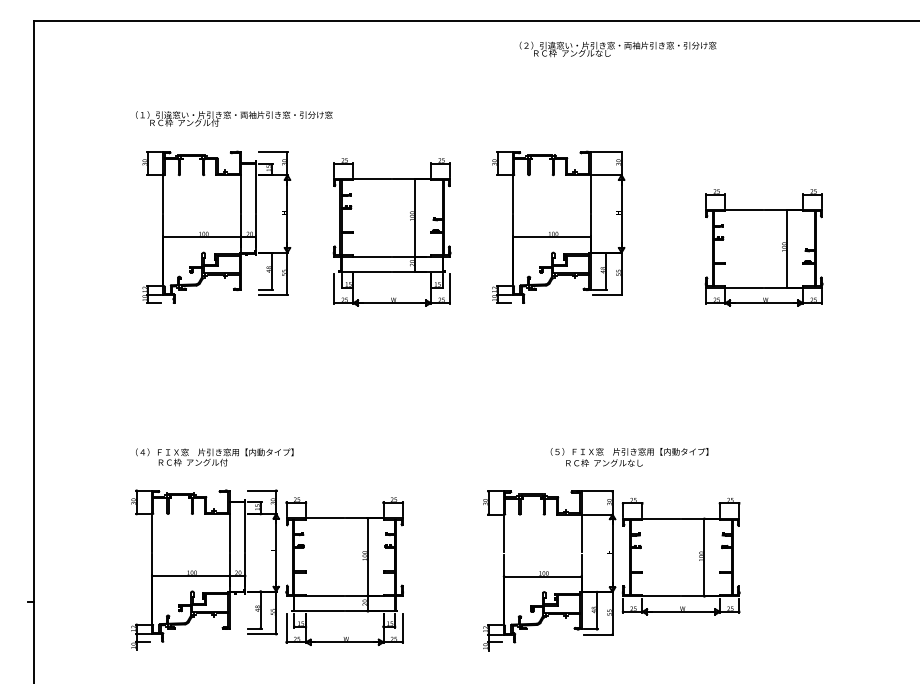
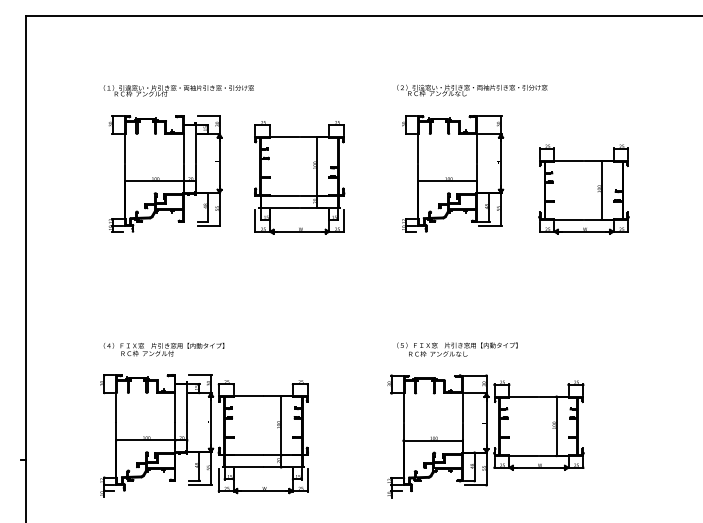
text: (617, 49) -> (471, 90), moved
part: (558, 226) -> (452, 173), moved
text: (629, 457) -> (457, 349), moved
part: (611, 570) -> (485, 436), moved

